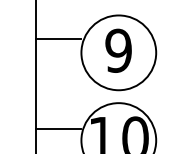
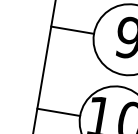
line: (58, 38) -> (72, 29), moved
line: (58, 128) -> (58, 112), moved

